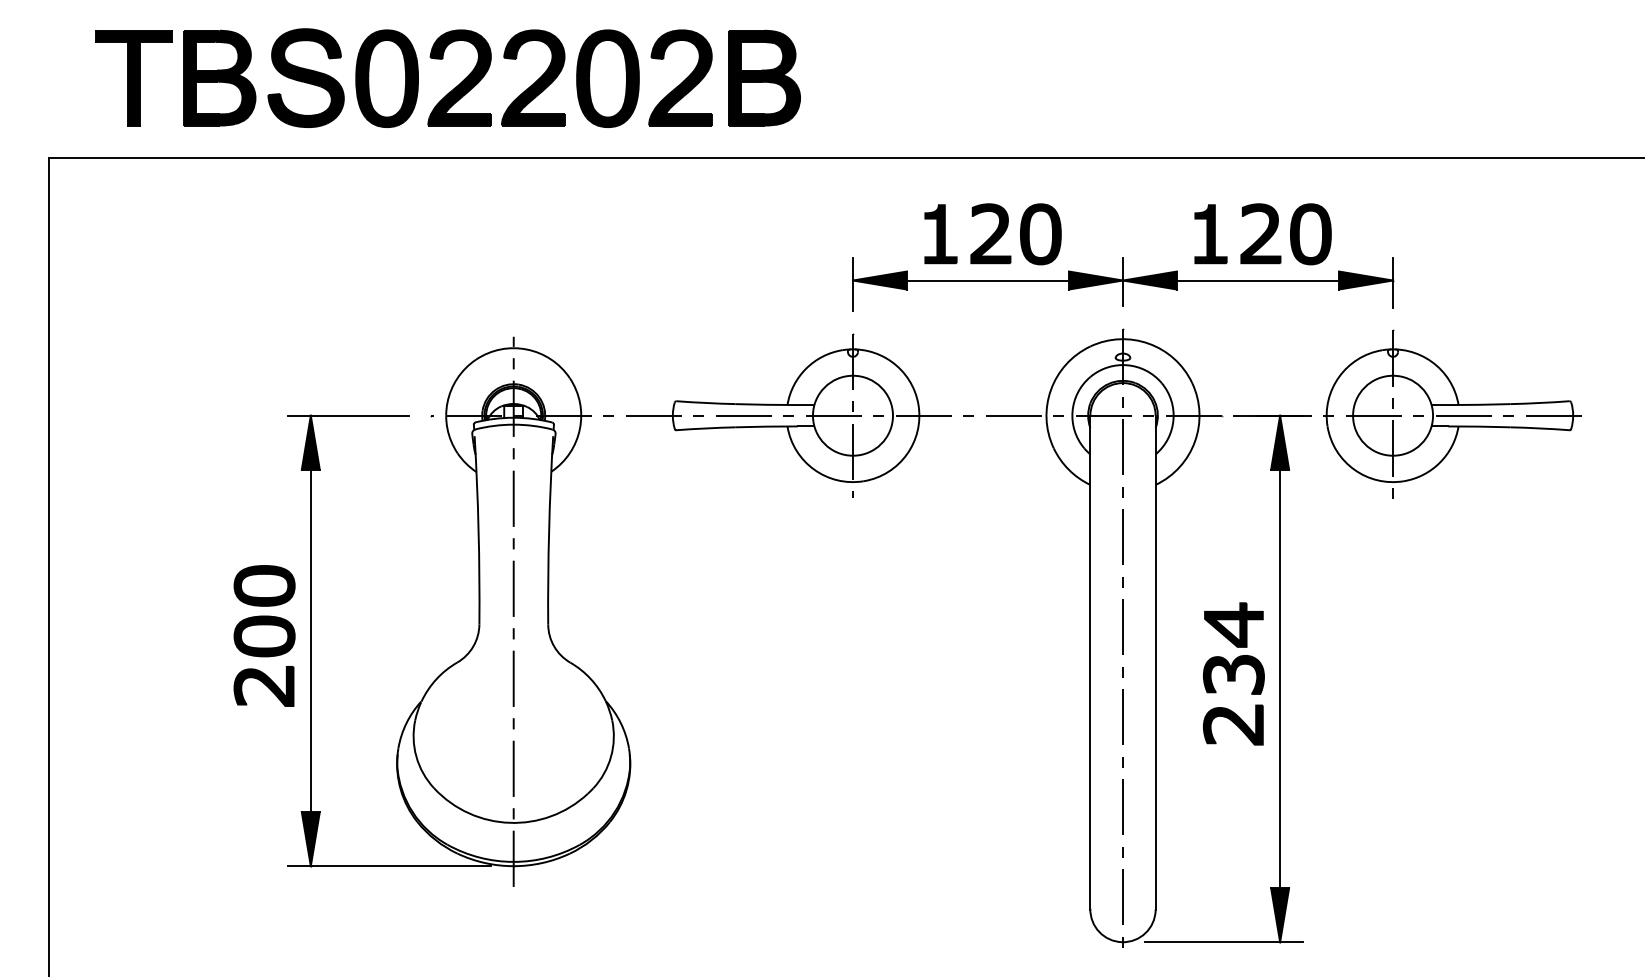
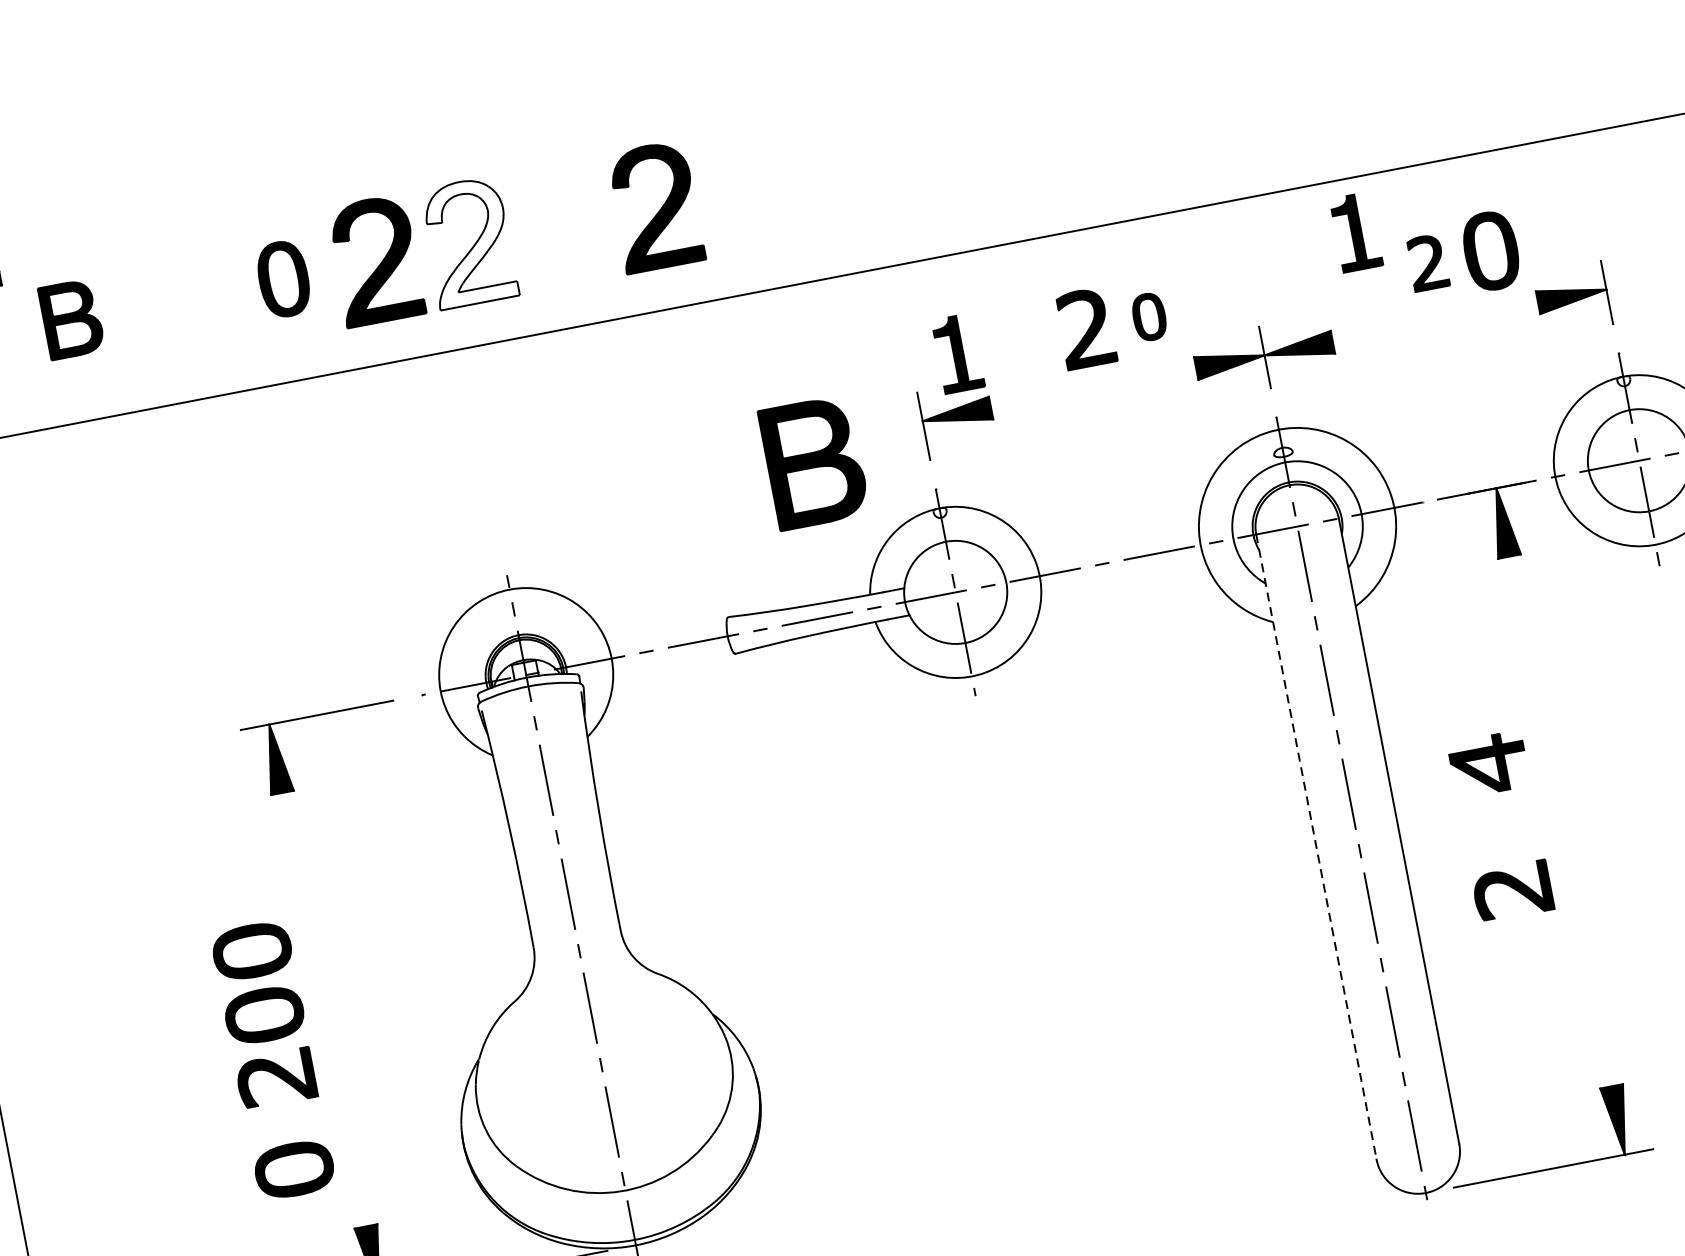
part: (219, 77) -> (71, 318), size x0.6
part: (305, 77) -> (180, 297), removed
fill: (532, 77) -> (467, 242), removed
part: (764, 77) -> (814, 461), moved
part: (386, 78) -> (282, 279), size x0.6
part: (607, 78) -> (562, 225), removed
part: (1260, 233) -> (1427, 262), size x0.7
part: (940, 234) -> (957, 354), moved
part: (1040, 234) -> (1148, 317), size x0.6
part: (1210, 234) -> (1355, 232), moved
line: (987, 280) -> (1093, 388), removed
line: (1258, 280) -> (1436, 322), removed
line: (310, 640) -> (323, 1009), removed
line: (1090, 663) -> (1316, 848), solid -> dashed
part: (1233, 674) -> (1500, 827), removed
line: (1280, 678) -> (1560, 820), removed
part: (264, 758) -> (294, 1169), added

